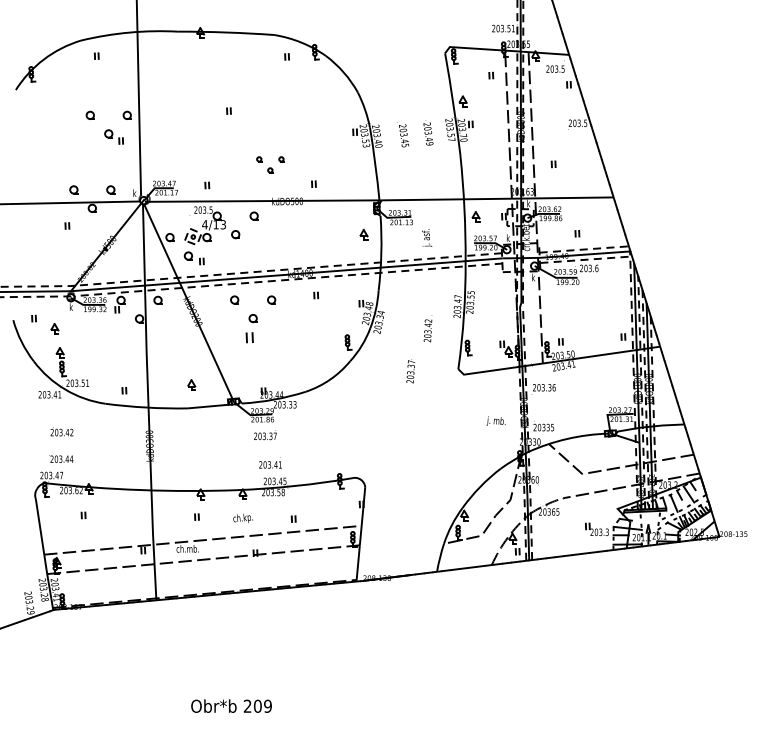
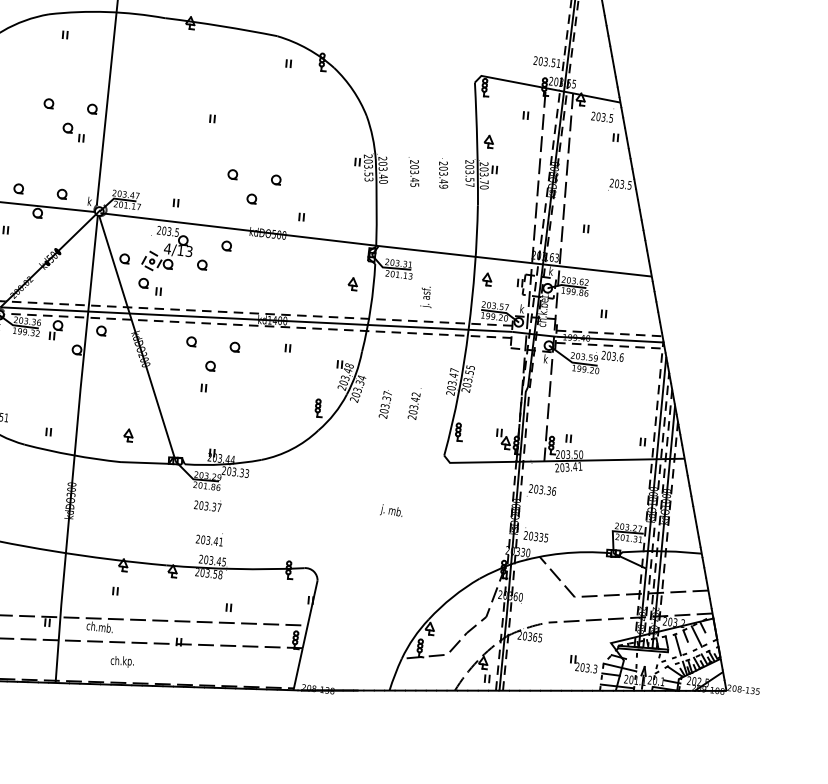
part: (270, 164) -> (253, 187), size x1.67
part: (249, 337) -> (203, 387), size x0.62
text: (410, 371) -> (385, 404), moved
text: (495, 420) -> (391, 510), moved
text: (242, 517) -> (121, 660), moved

